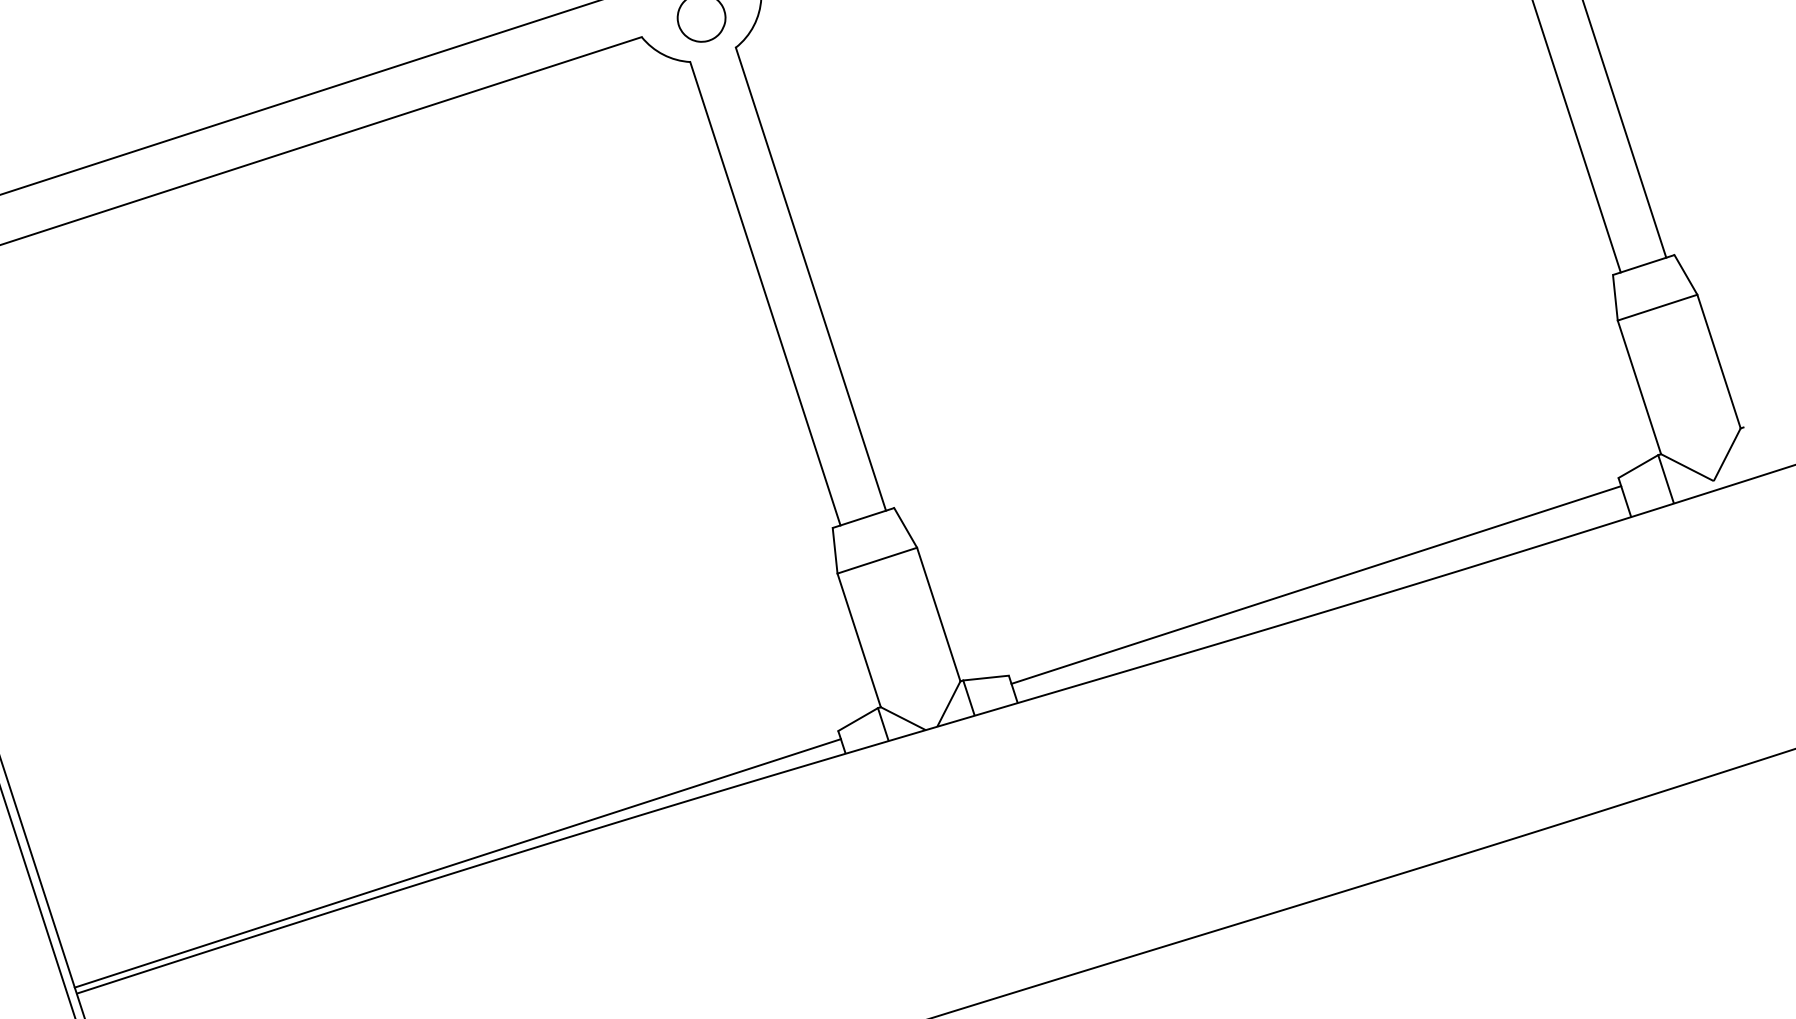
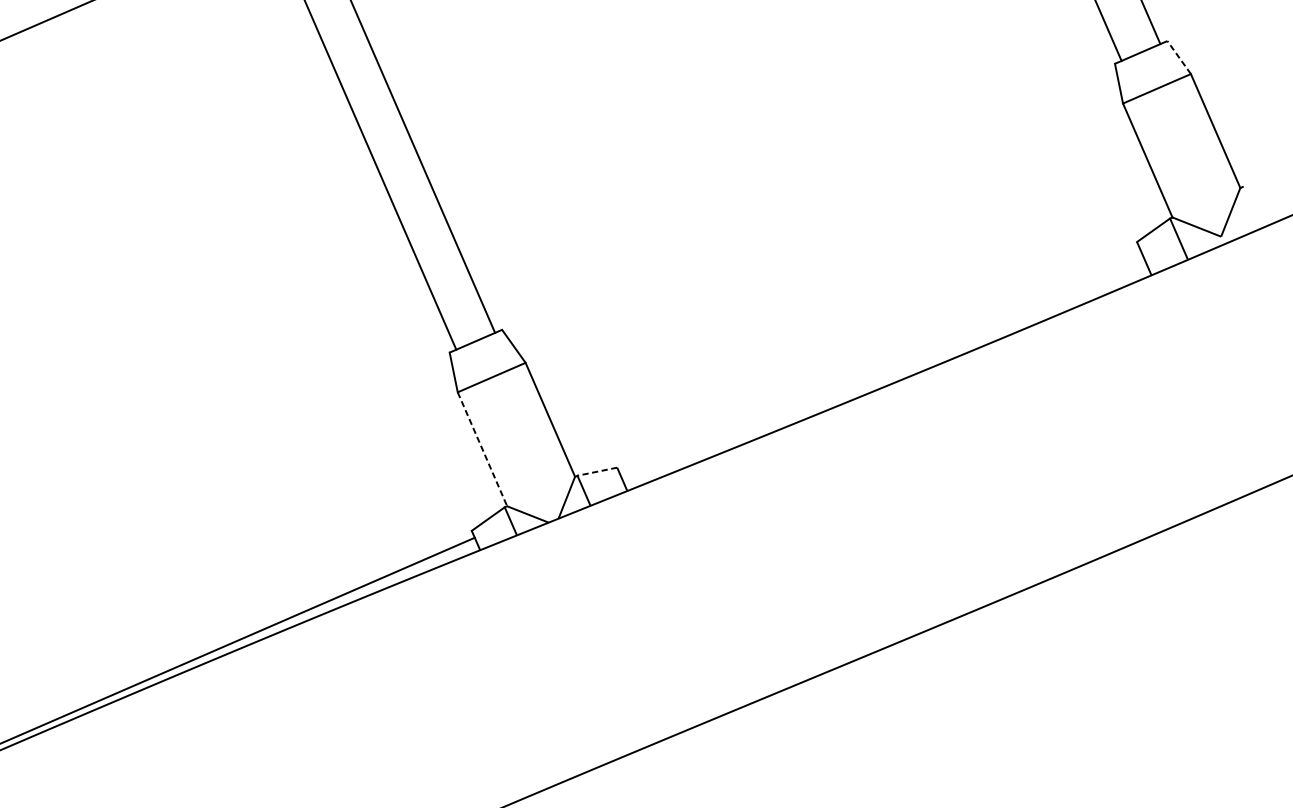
line: (1685, 274) -> (1178, 57), solid -> dashed
line: (1316, 584) -> (880, 361), removed
line: (859, 640) -> (482, 449), solid -> dashed
line: (986, 678) -> (597, 472), solid -> dashed

